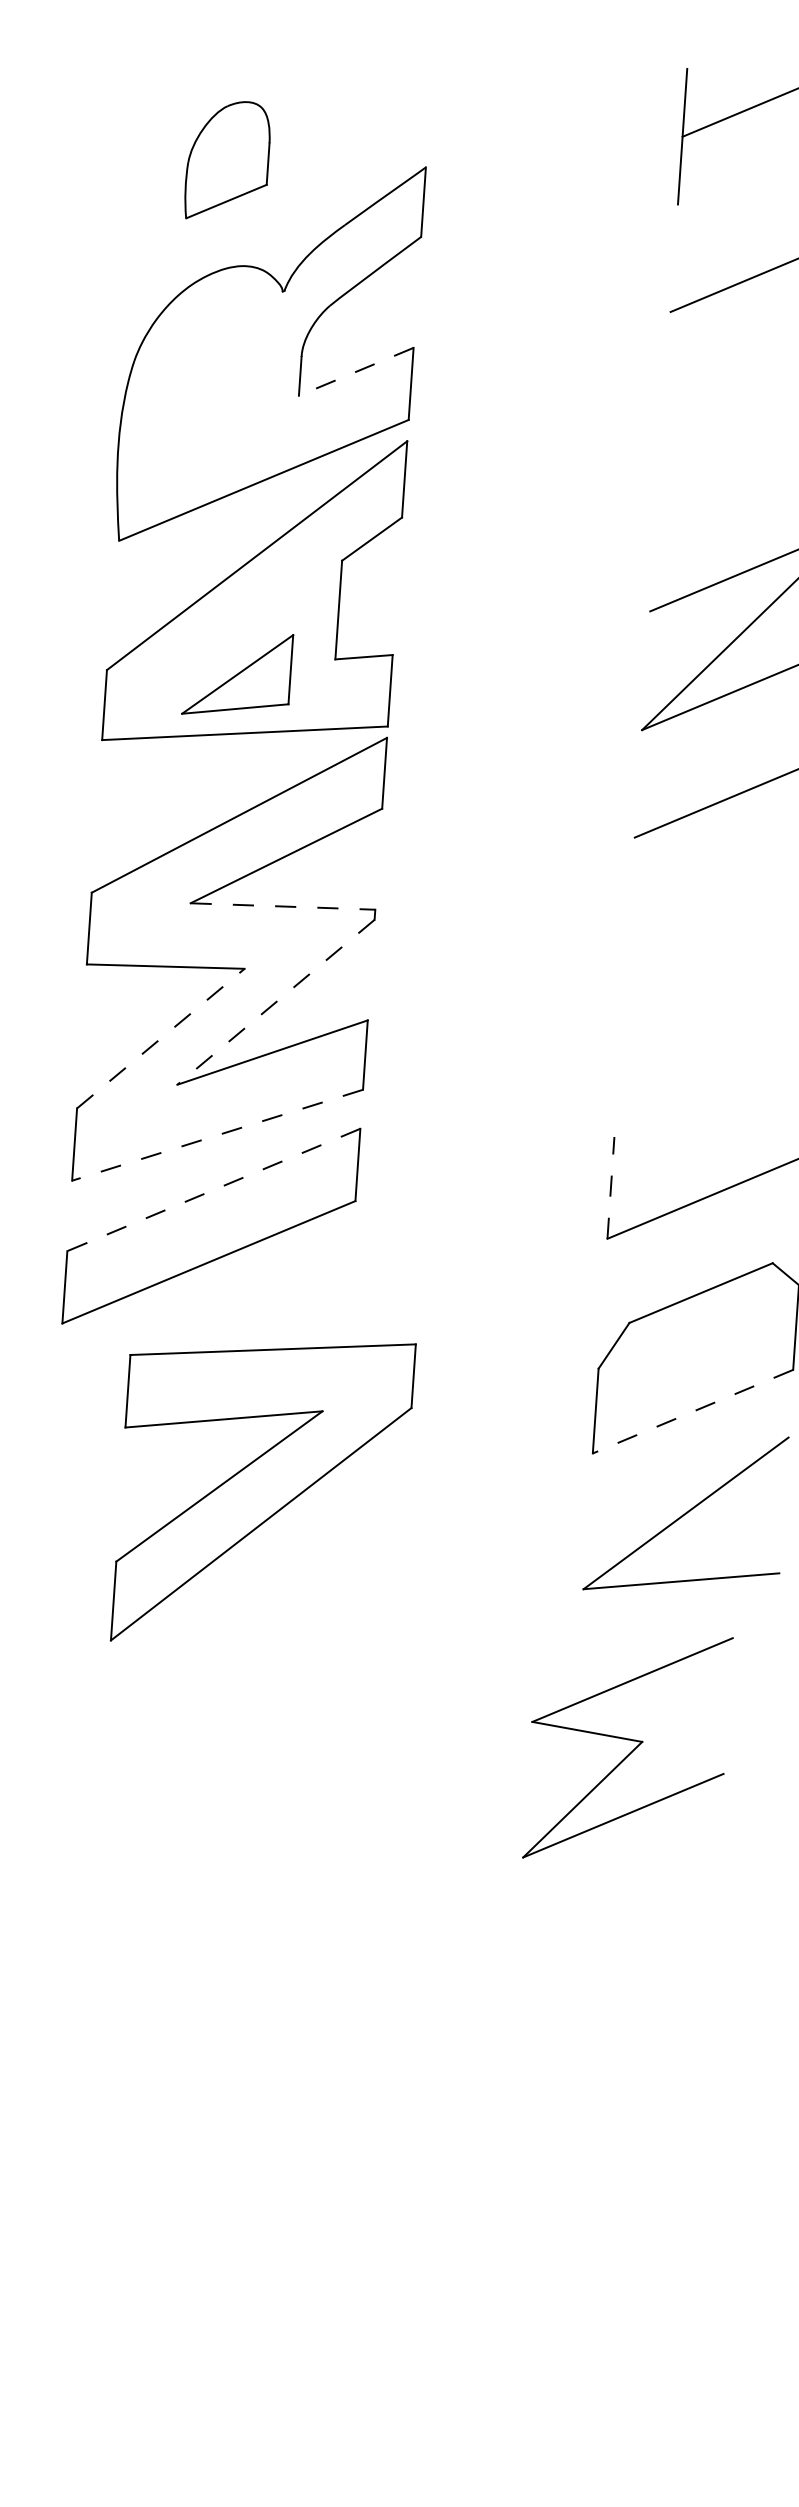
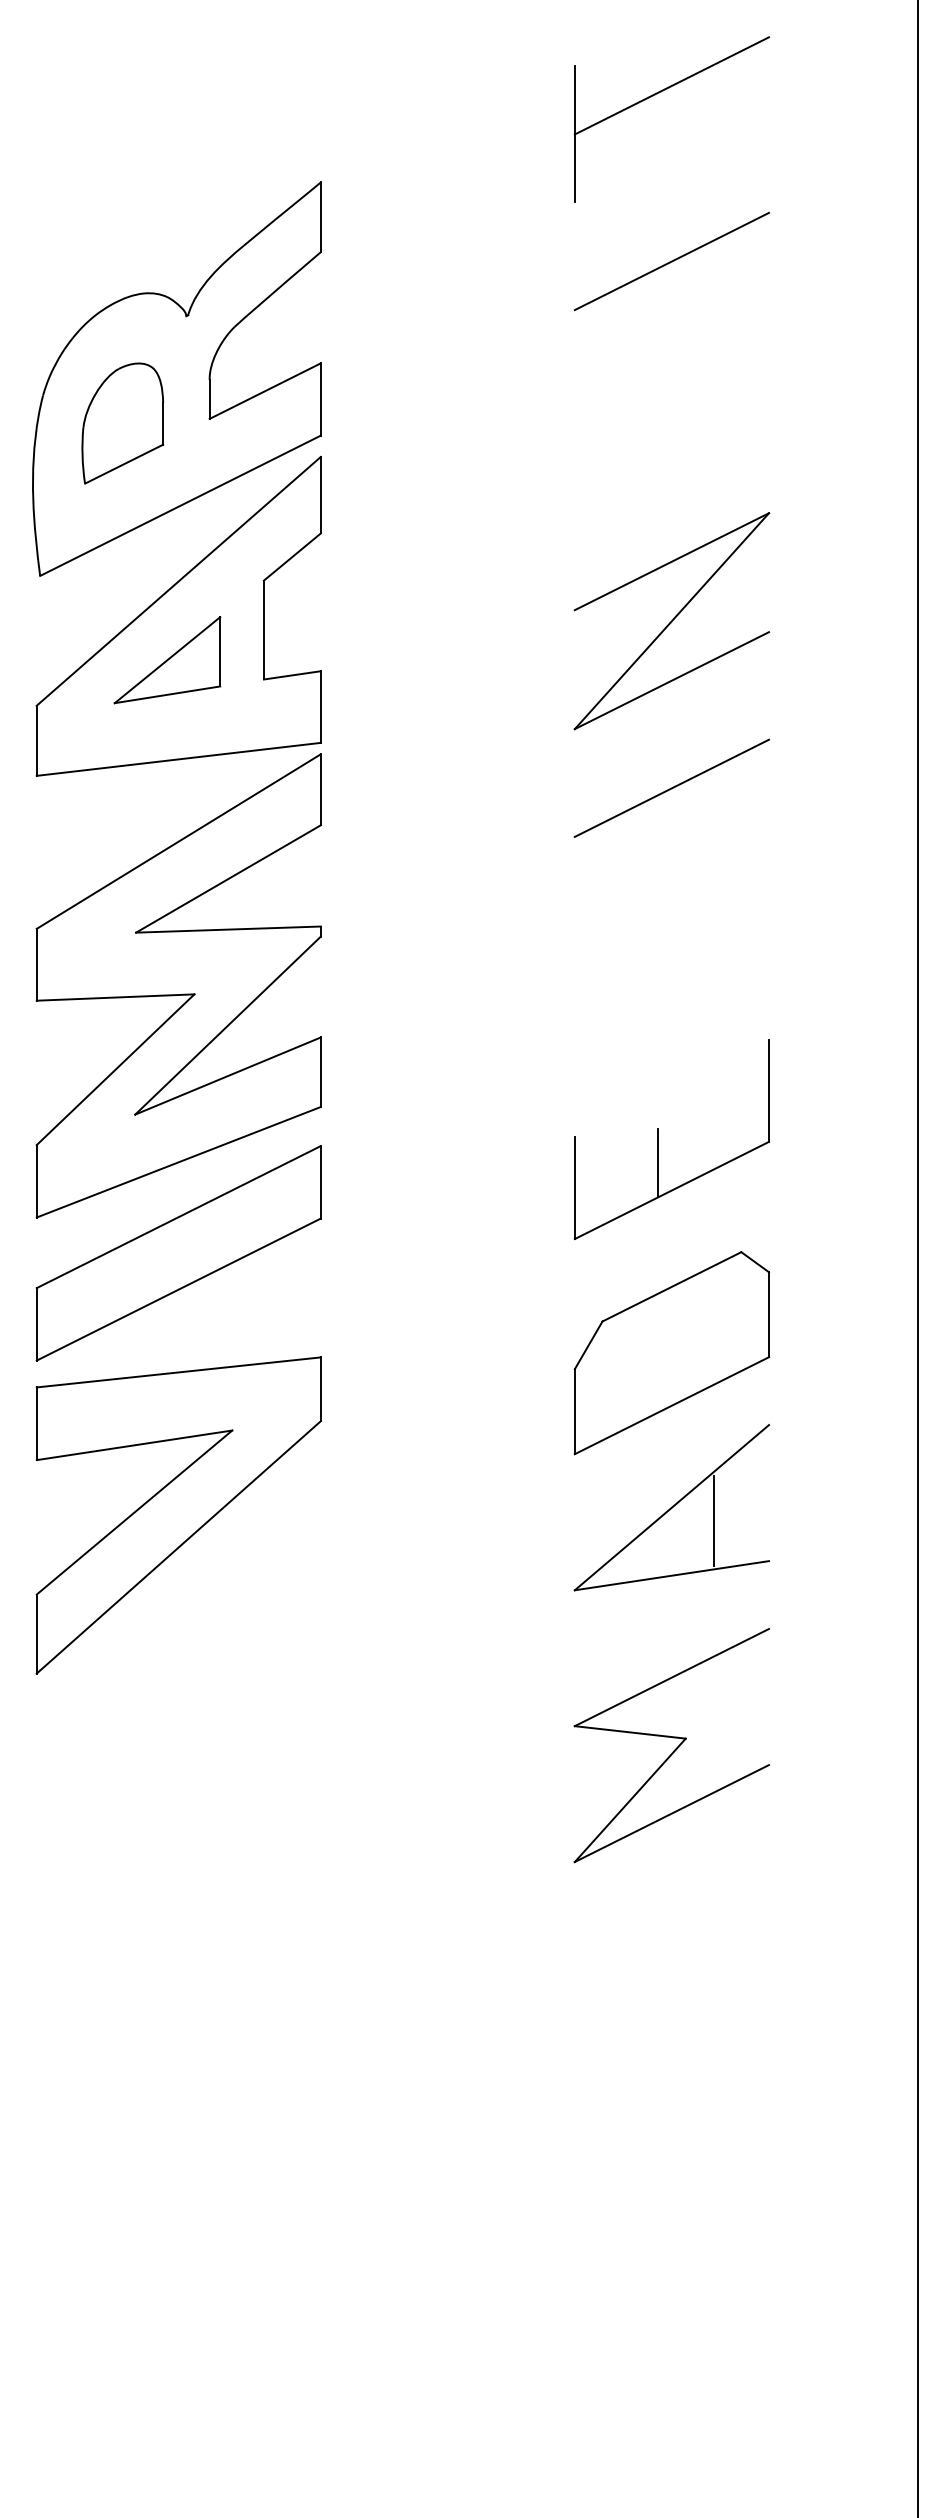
part: (227, 160) -> (122, 423), moved
line: (355, 372) -> (264, 391), dashed -> solid
part: (237, 674) -> (167, 660), moved
line: (283, 906) -> (228, 929), dashed -> solid
line: (276, 1002) -> (228, 1025), dashed -> solid
line: (160, 1038) -> (115, 1069), dashed -> solid
line: (217, 1135) -> (178, 1162), dashed -> solid
line: (696, 1169) -> (658, 1163), added
line: (610, 1187) -> (574, 1187), dashed -> solid
line: (213, 1190) -> (178, 1217), dashed -> solid
line: (692, 1411) -> (671, 1405), dashed -> solid
part: (263, 1492) -> (178, 1515), moved
line: (726, 1529) -> (713, 1520), added
part: (627, 1747) -> (671, 1745), moved

